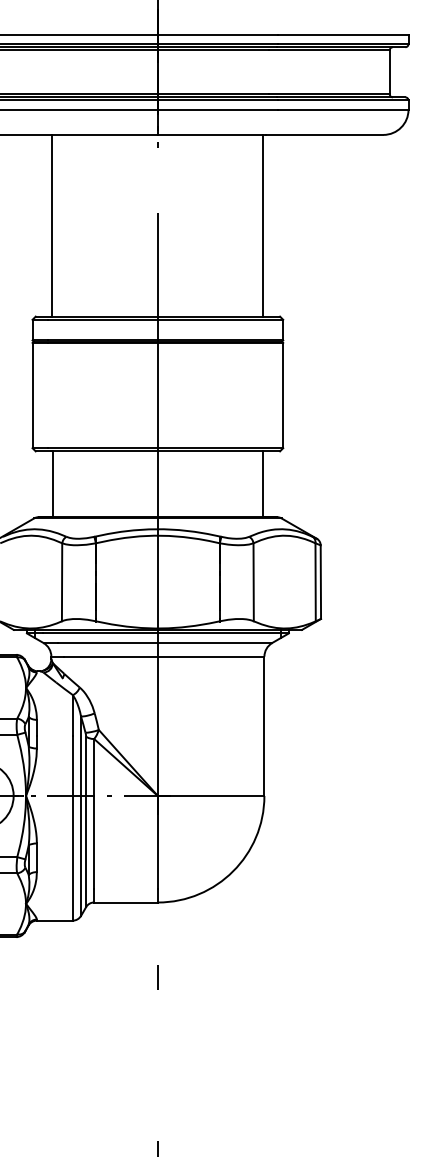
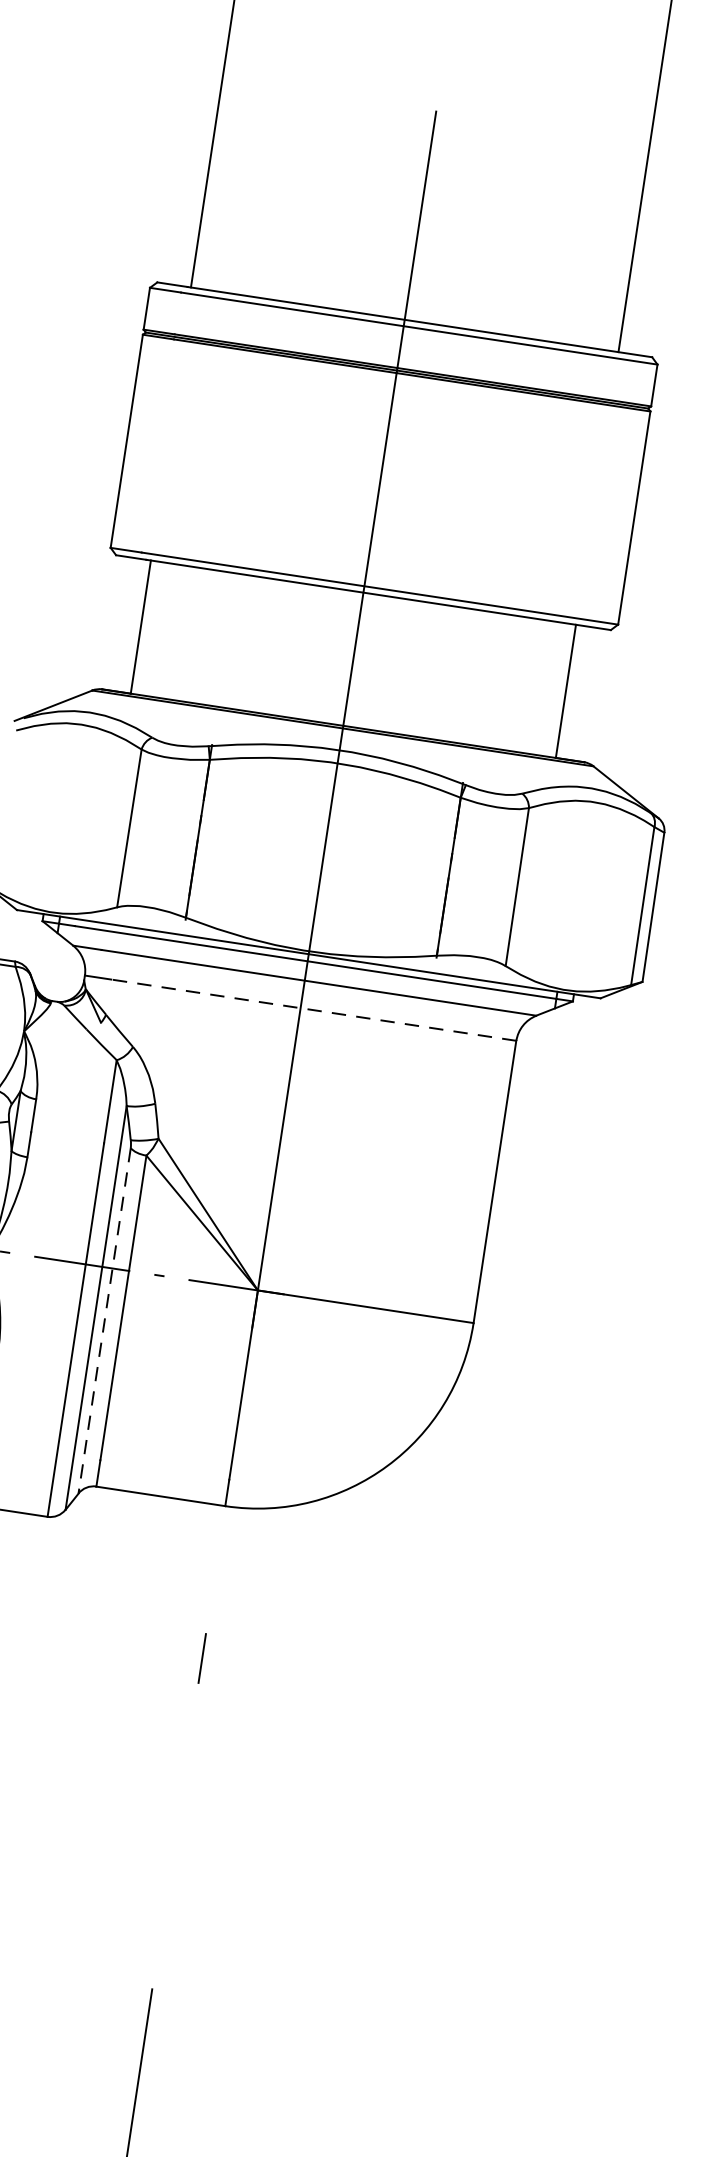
line: (163, 656) -> (312, 1009), solid -> dashed
line: (86, 822) -> (105, 1322), solid -> dashed

